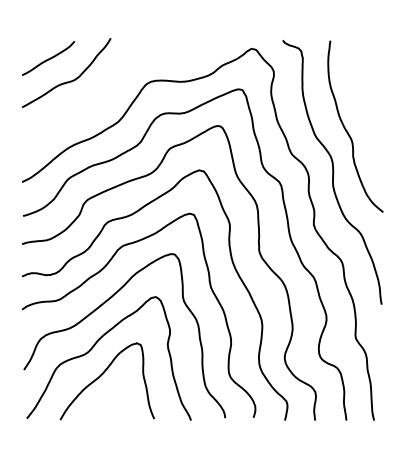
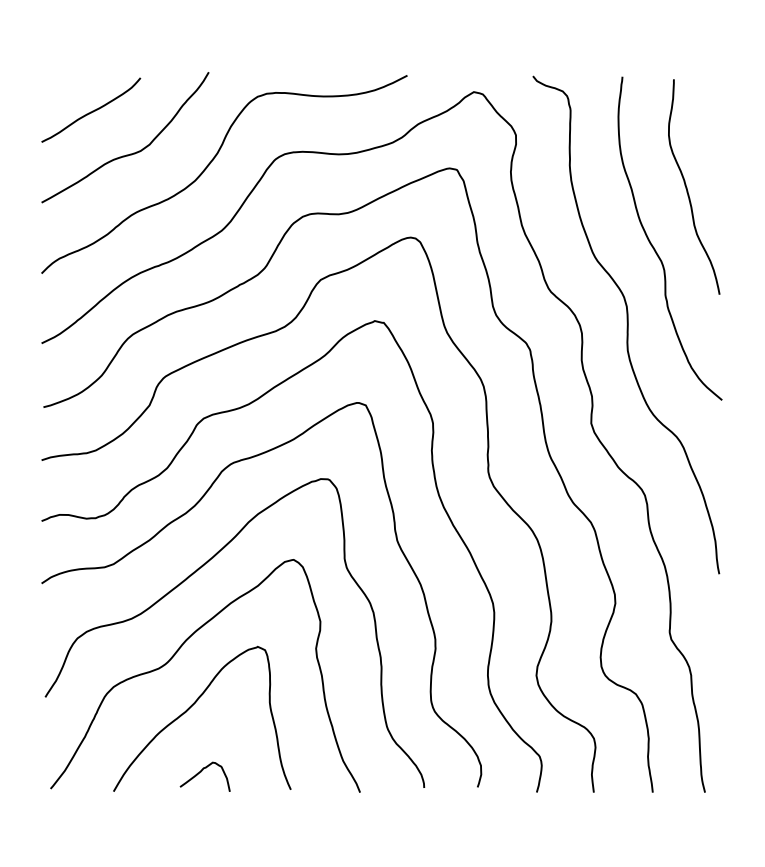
curve: (111, 88) -> (210, 166), added
curve: (365, 99) -> (688, 187), added
curve: (107, 409) -> (202, 771), added

